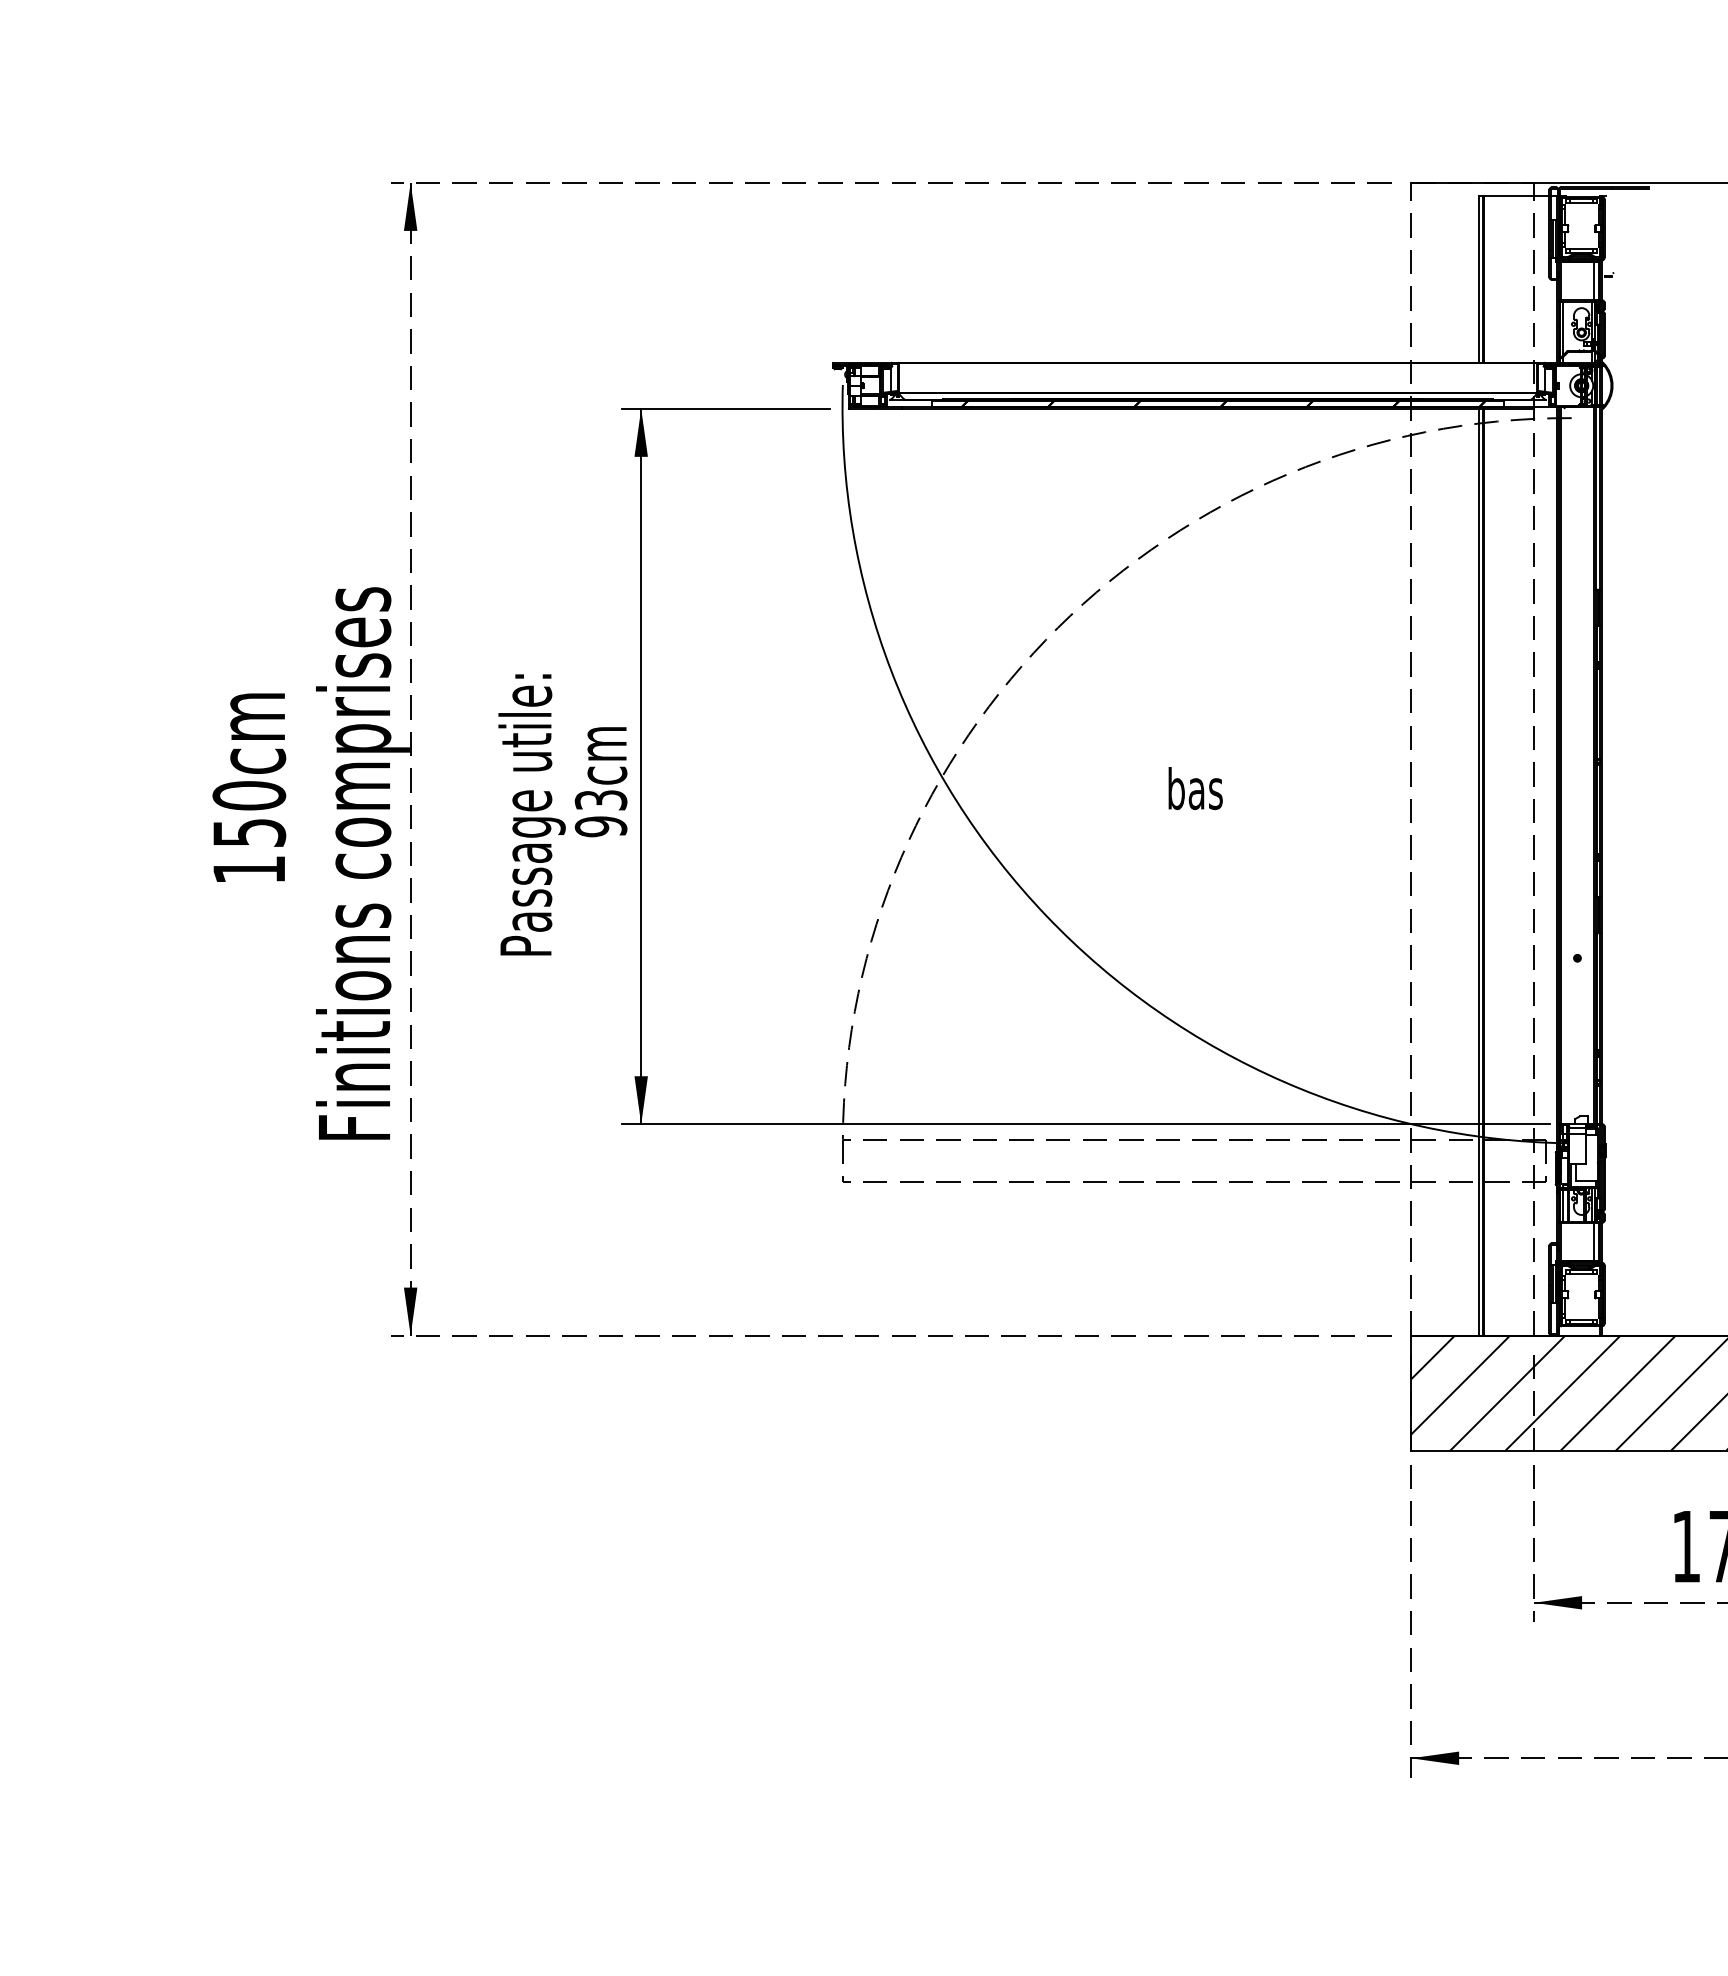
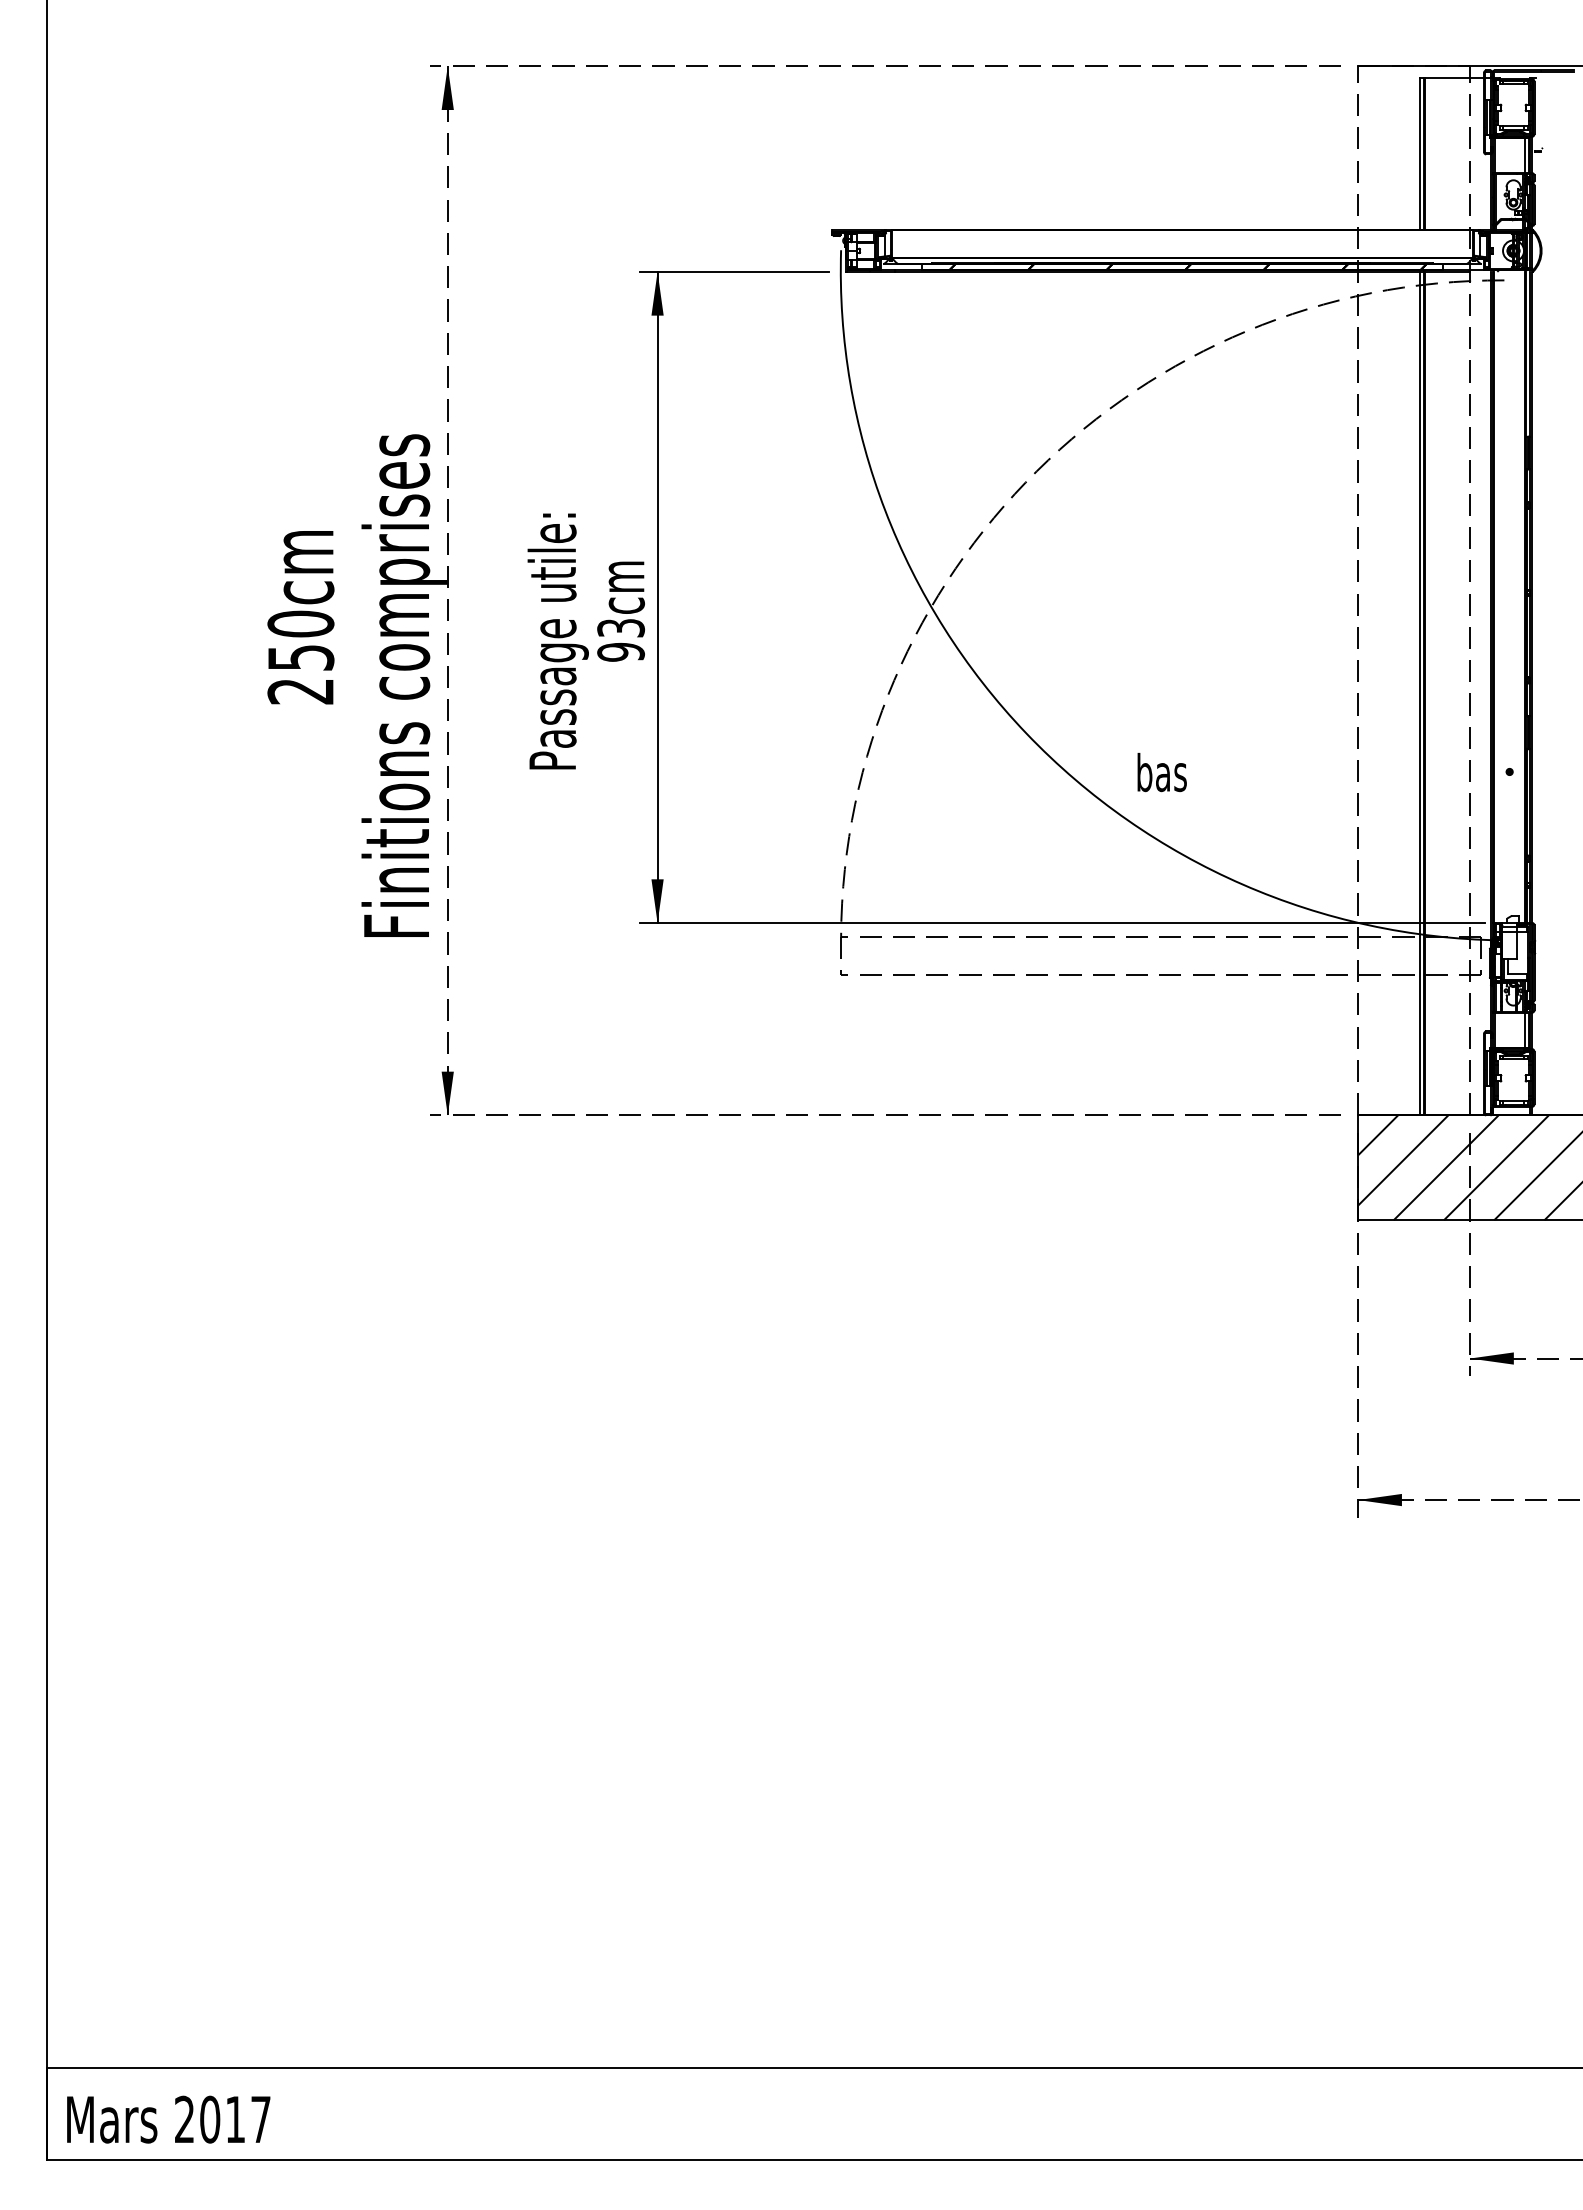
text: (1194, 788) -> (1161, 772), moved
text: (248, 869) -> (300, 691), 150cm -> 250cm

